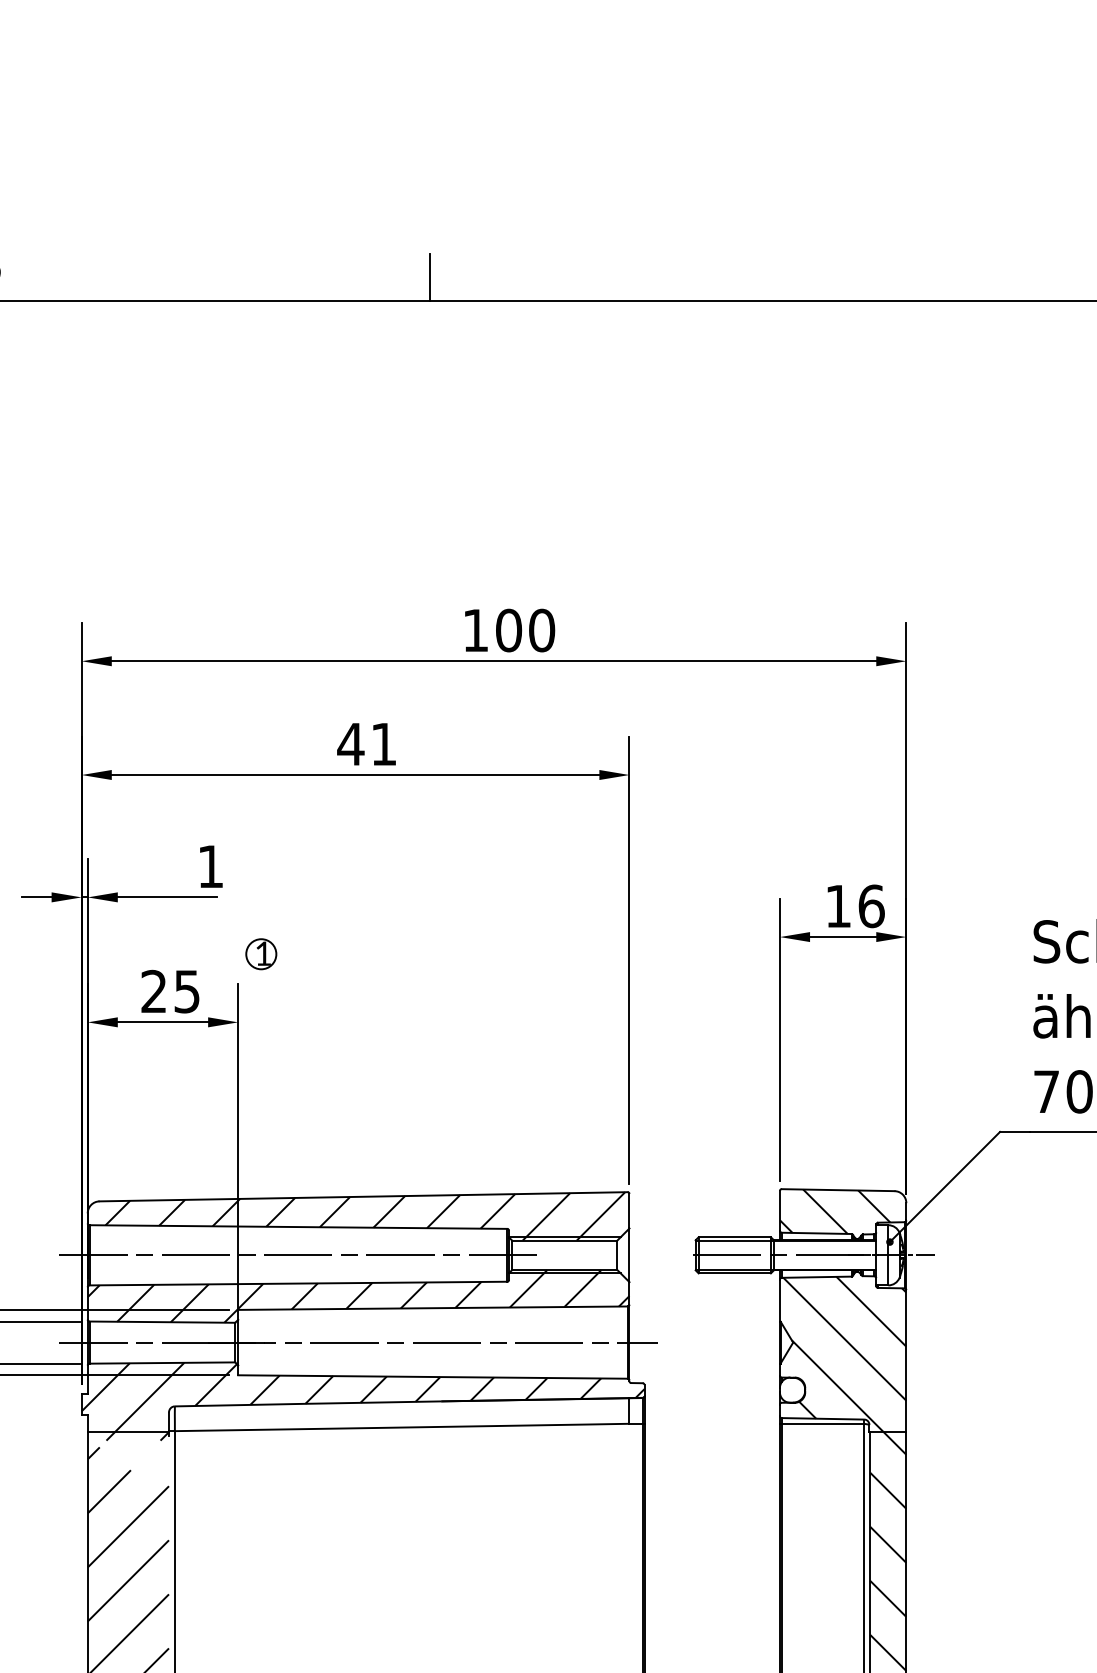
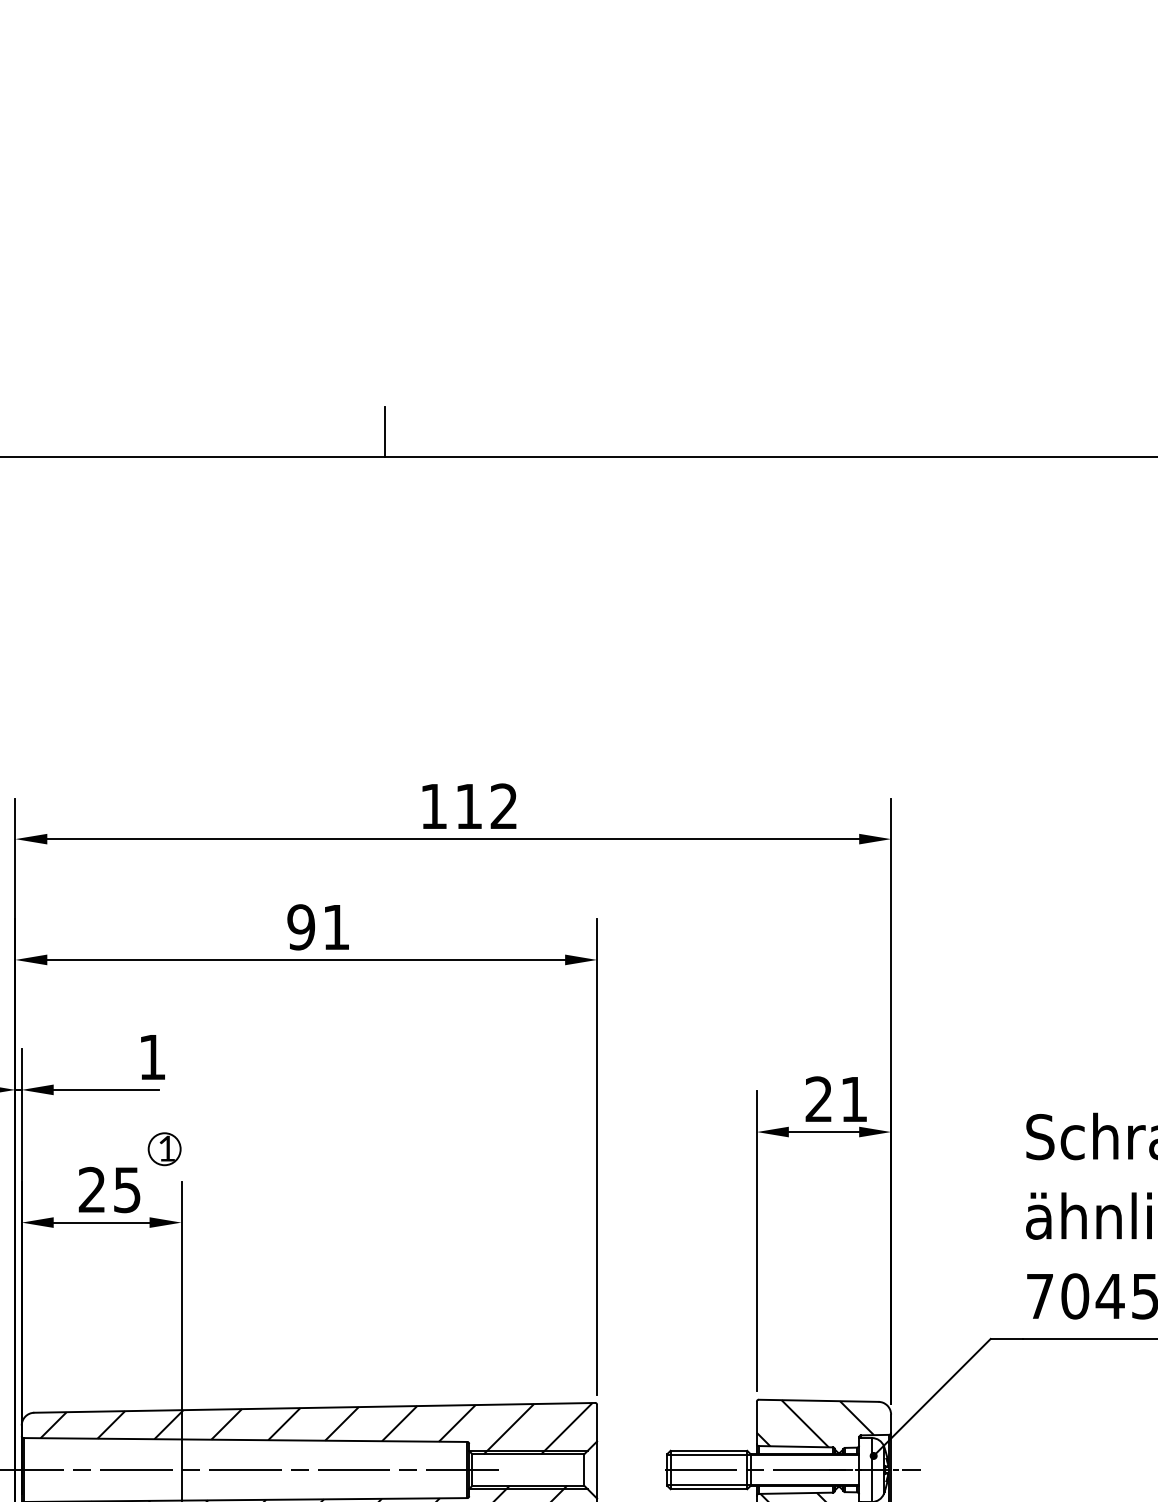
text: (525, 630) -> (486, 806), 100 -> 112
text: (350, 744) -> (300, 927), 41 -> 91
text: (855, 906) -> (837, 1099), 16 -> 21
part: (261, 954) -> (164, 1149), moved

